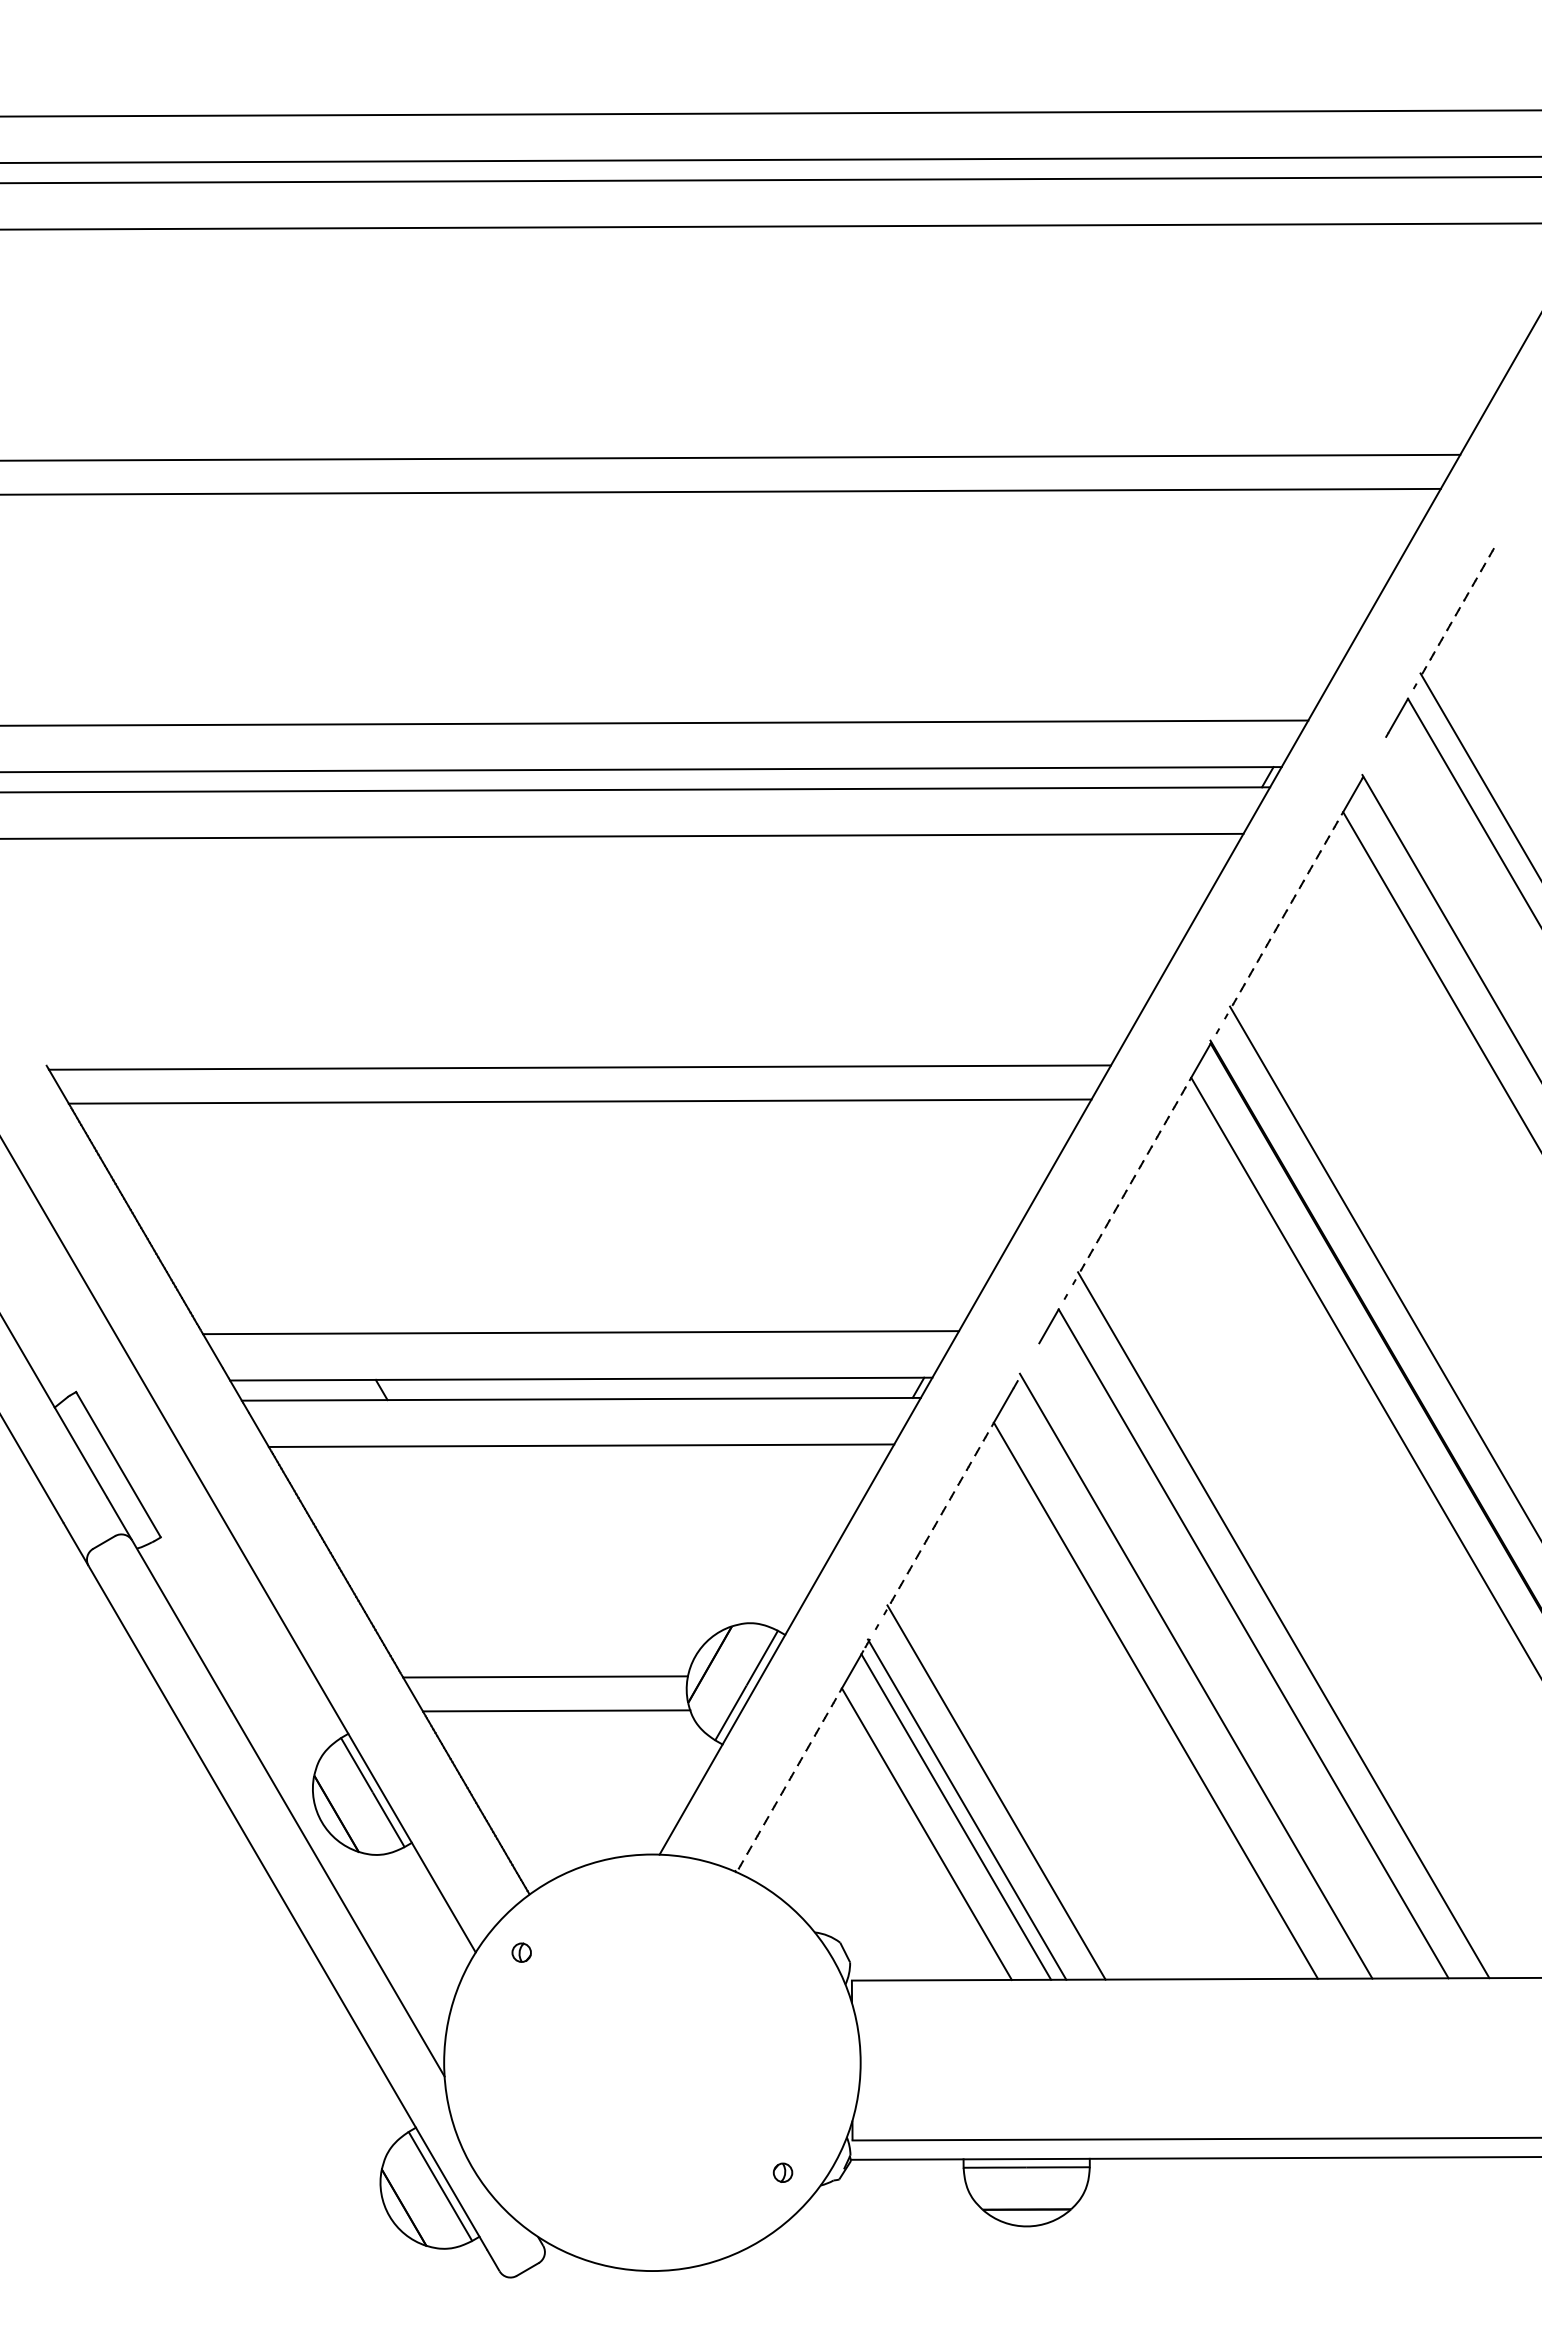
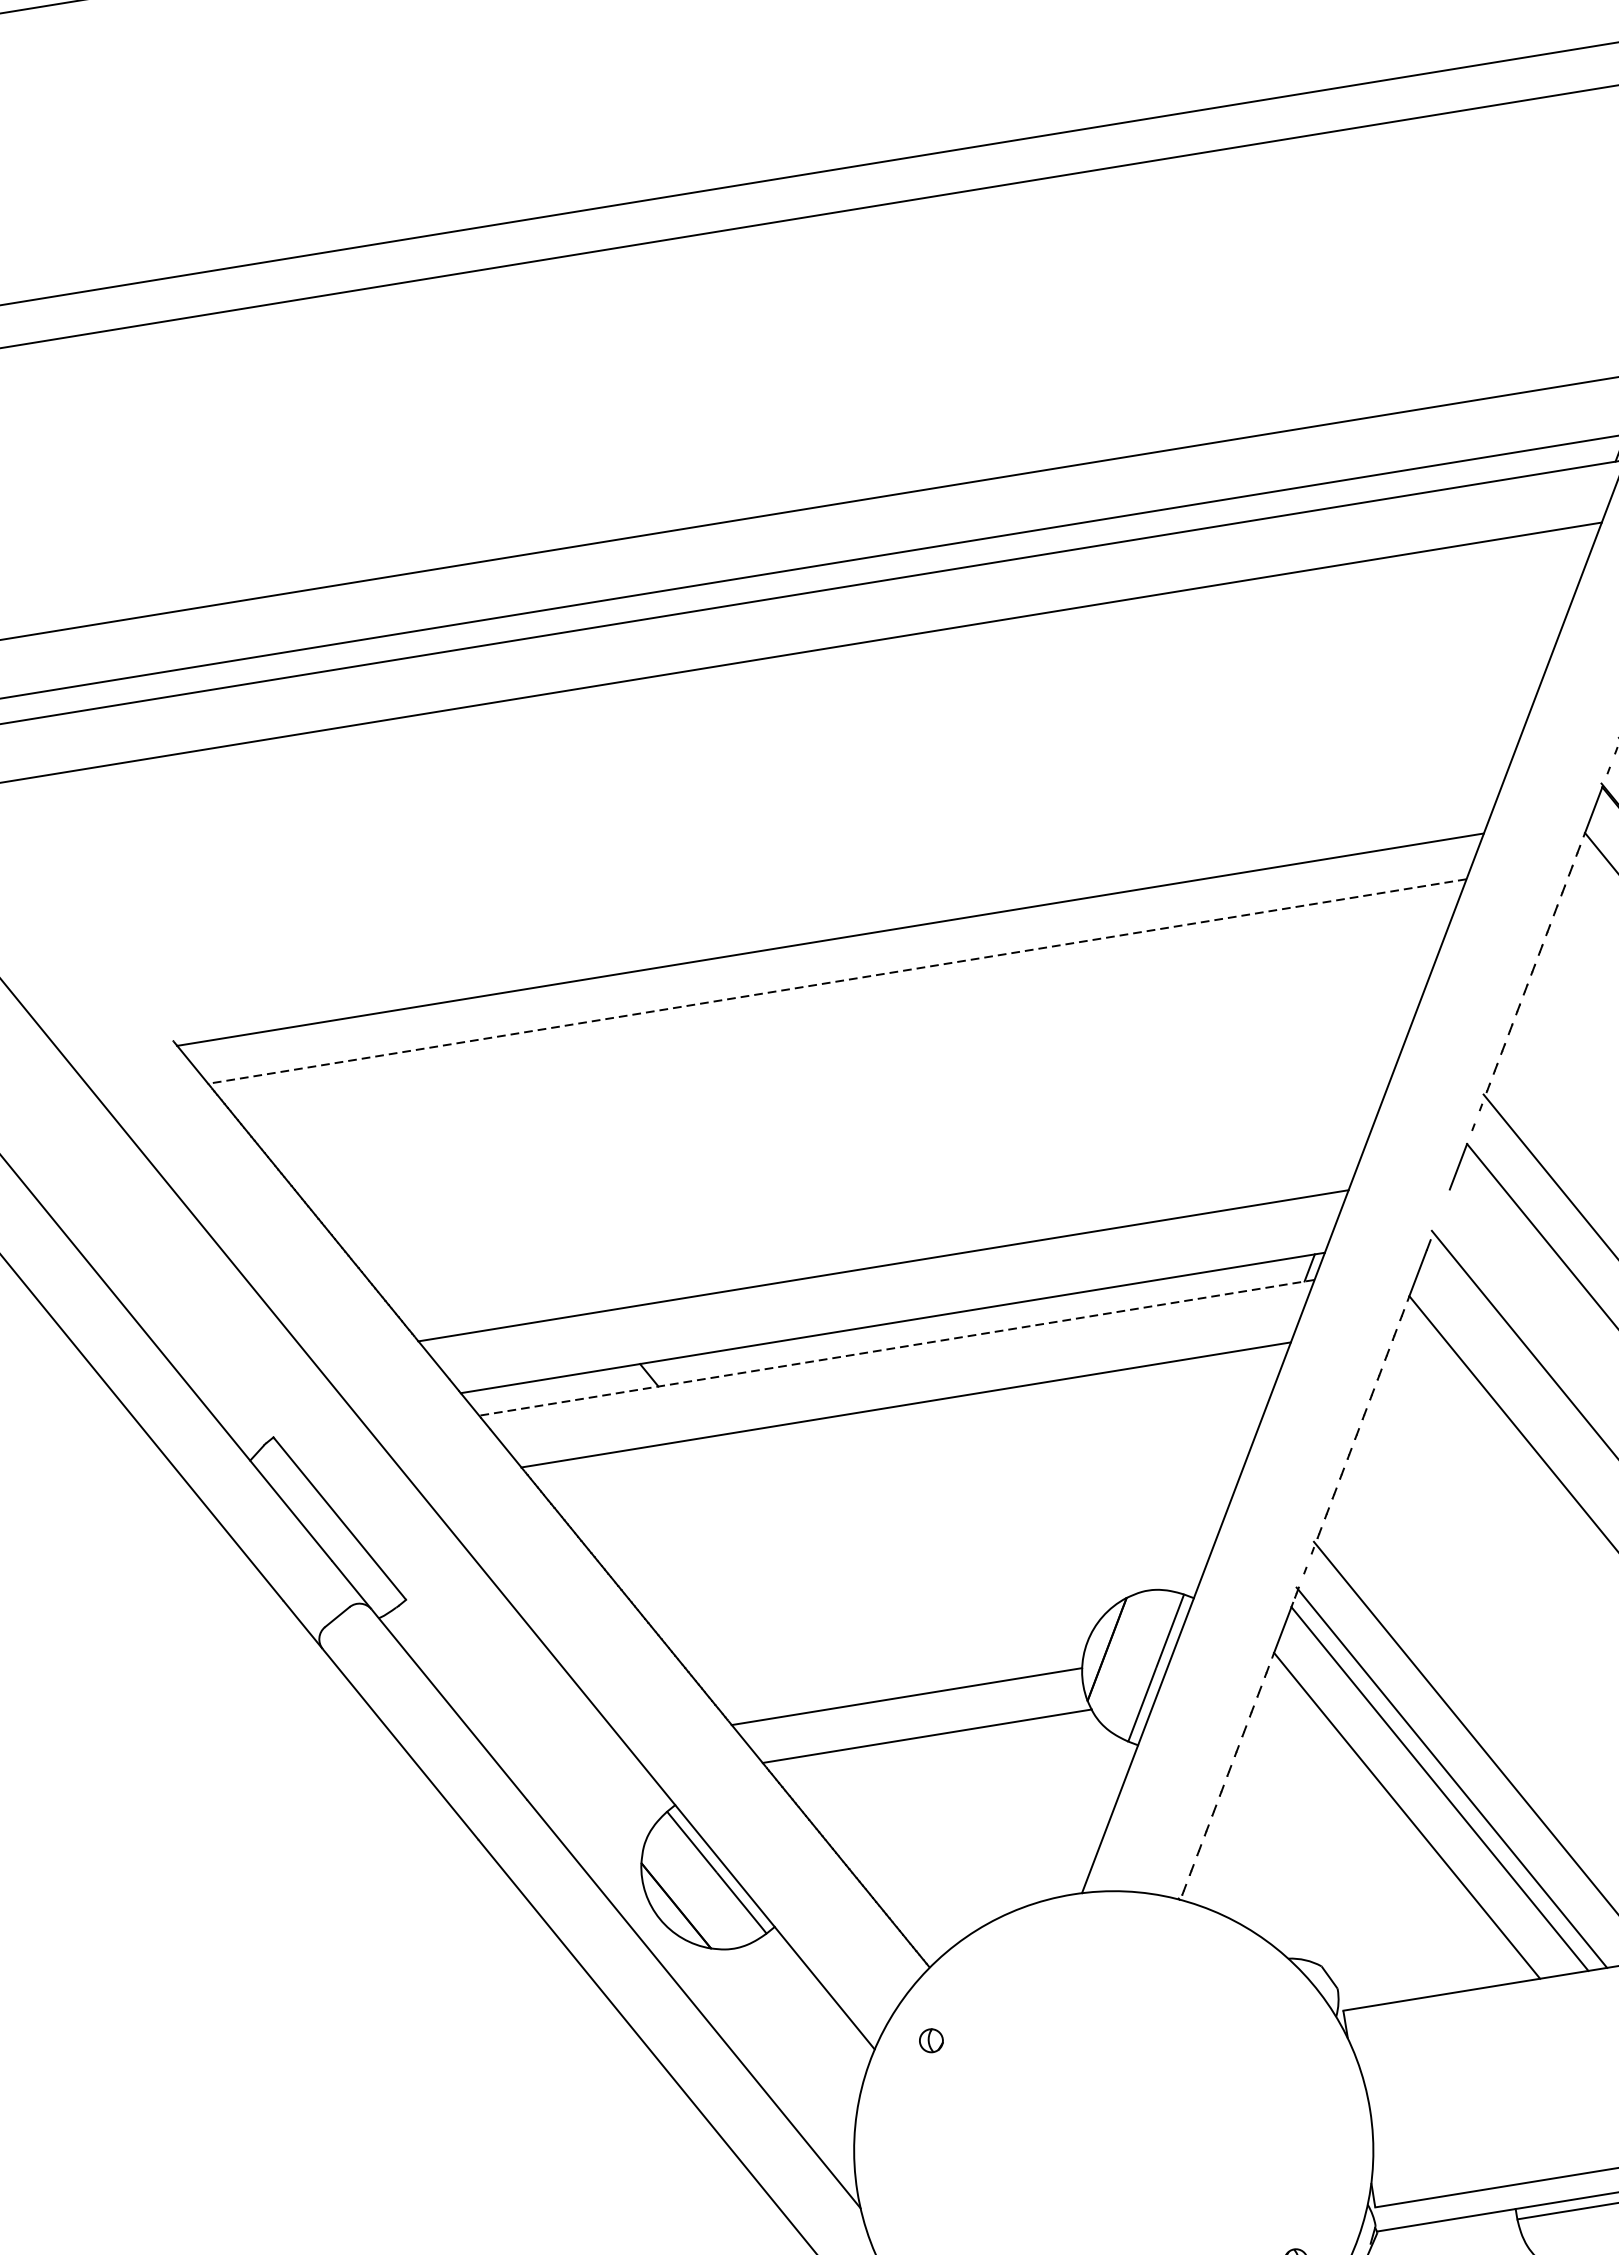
line: (579, 1101) -> (836, 981), solid -> dashed
line: (581, 1399) -> (897, 1348), solid -> dashed

